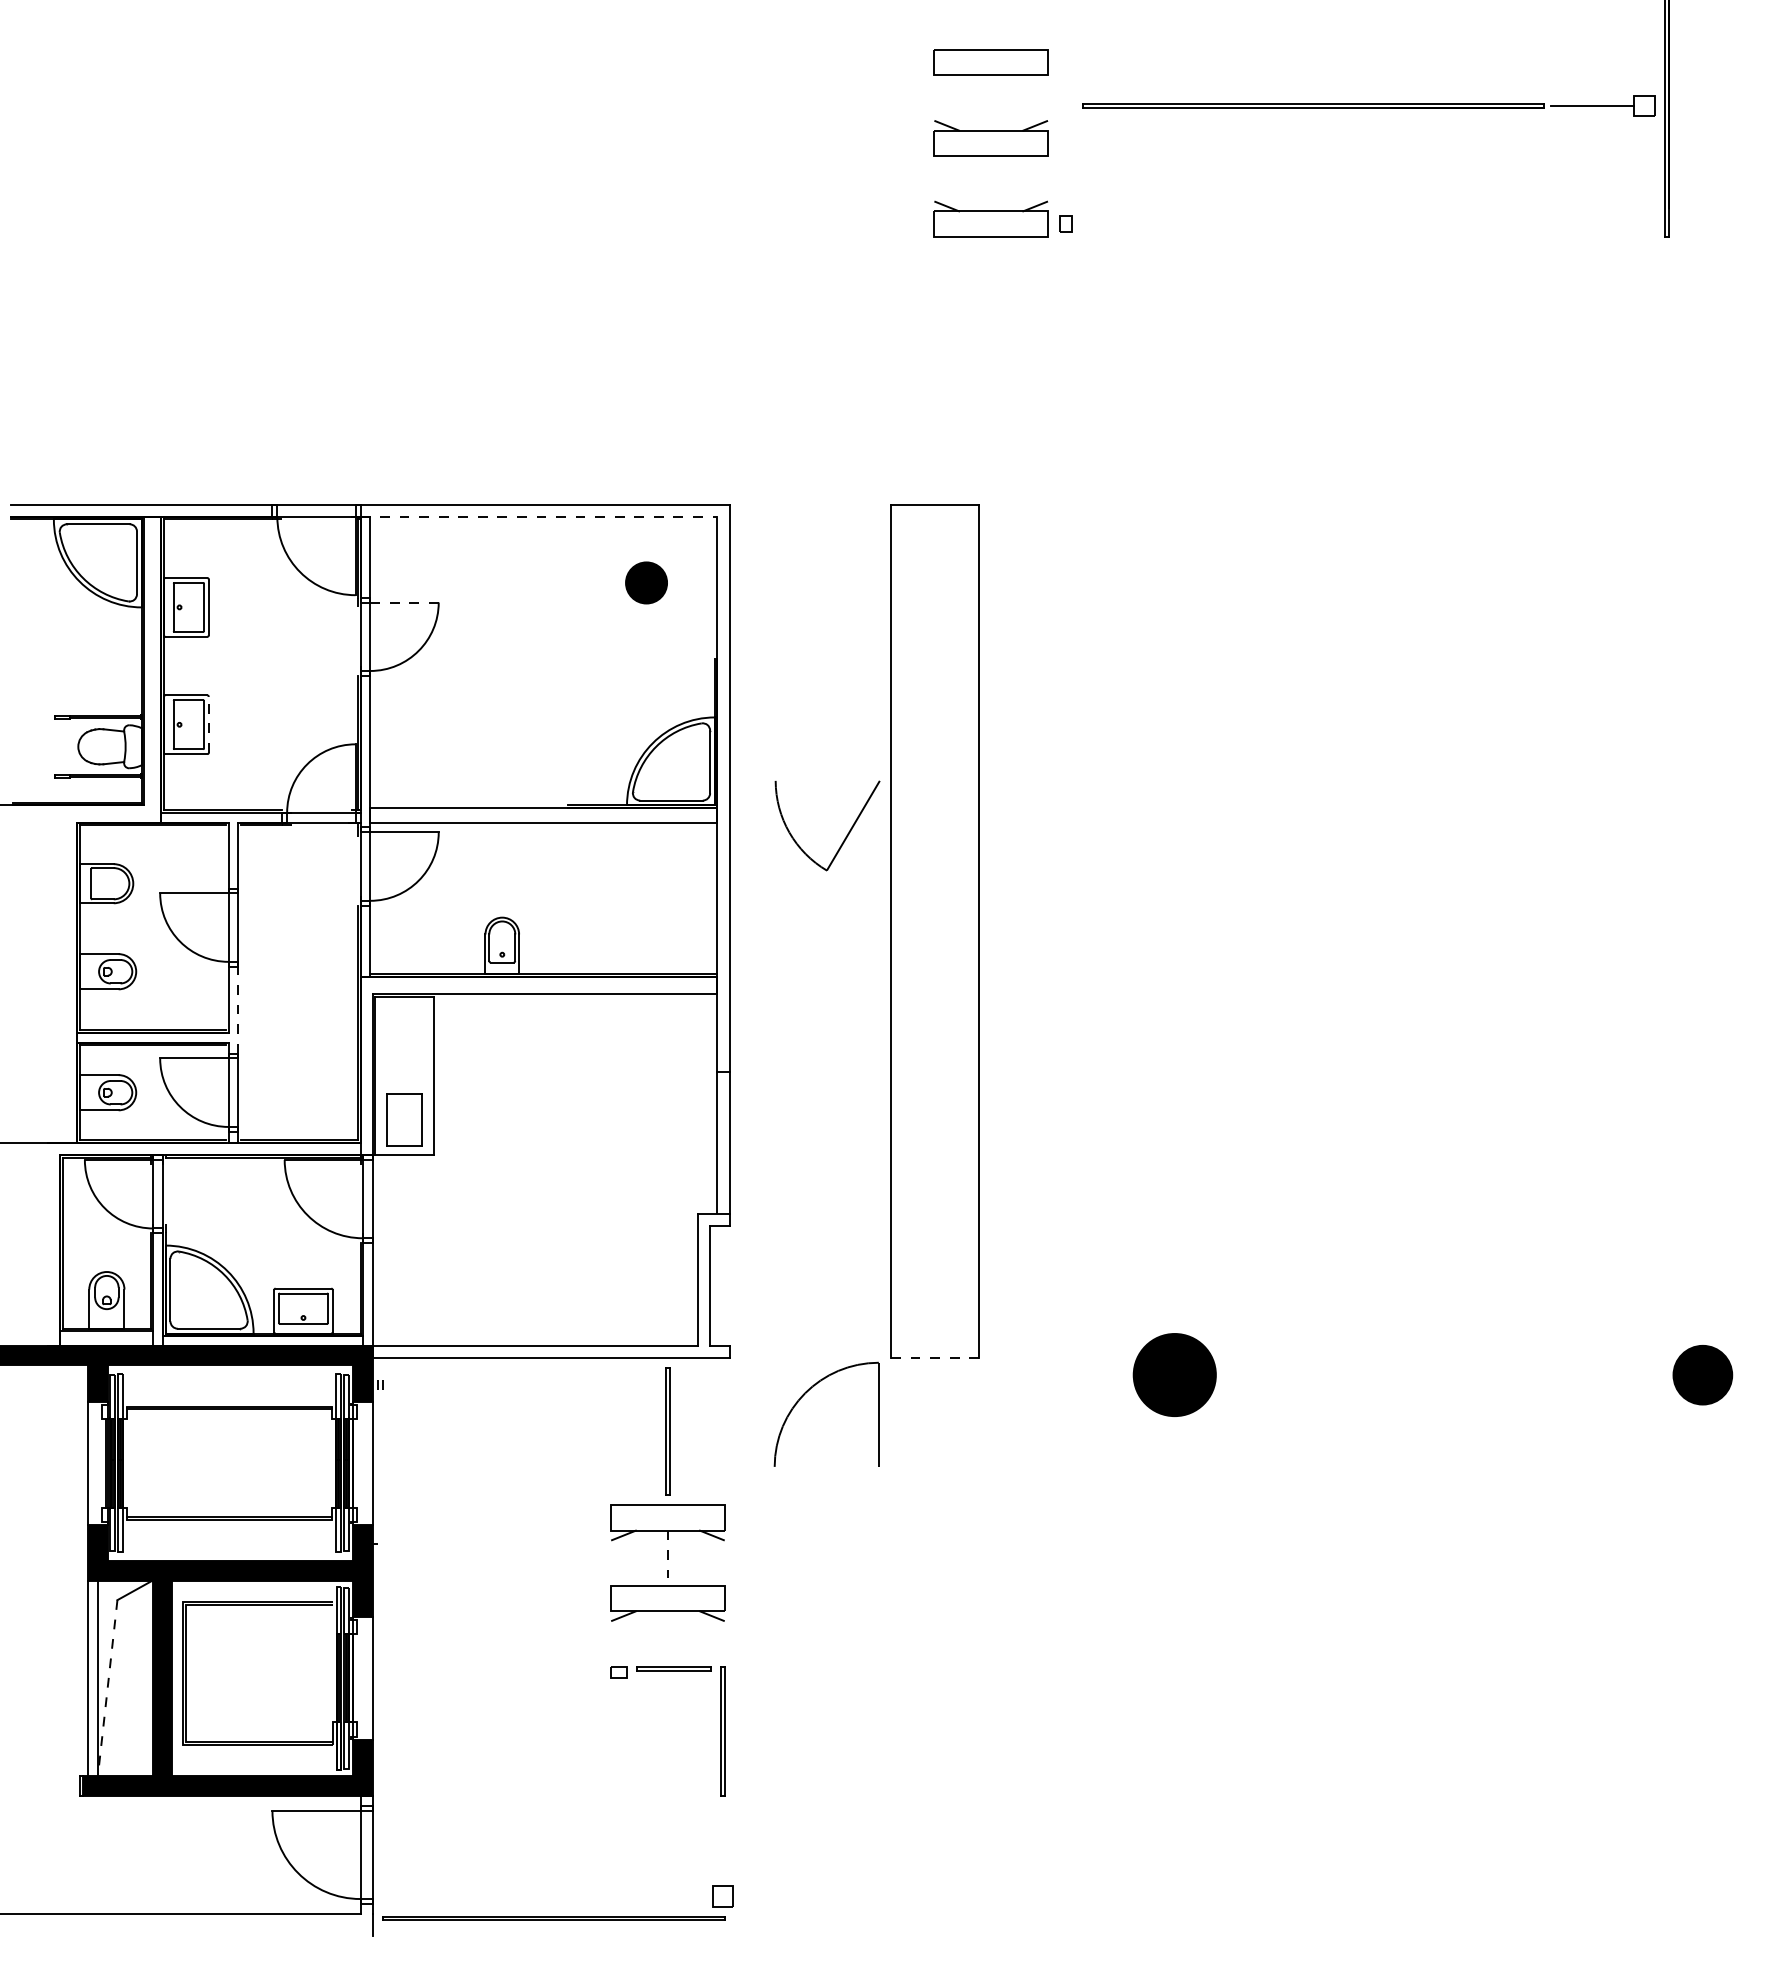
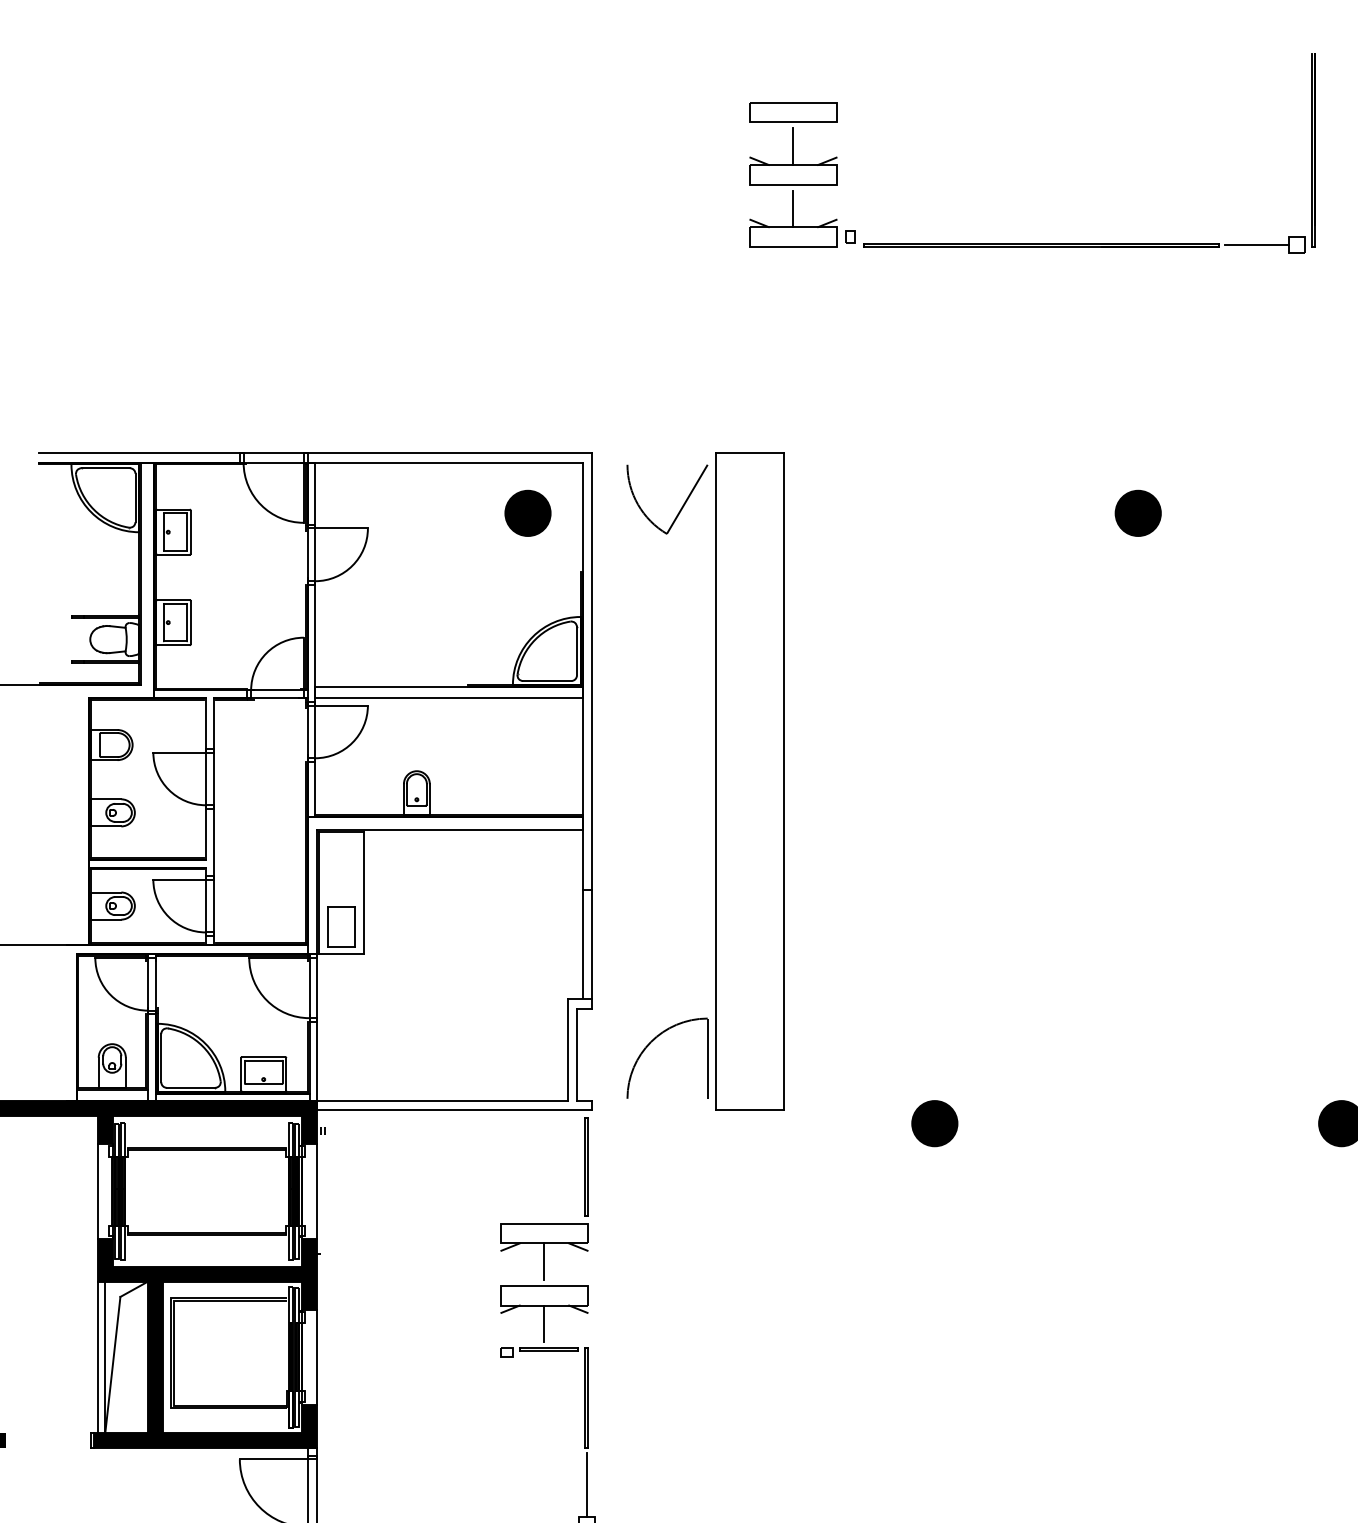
part: (1368, 105) -> (1084, 244), moved
line: (991, 106) -> (793, 146), added
line: (991, 187) -> (793, 208), added
line: (539, 516) -> (445, 462), dashed -> solid
part: (646, 582) -> (527, 513), size x1.43
part: (1438, 582) -> (1138, 513), added
line: (405, 602) -> (342, 528), dashed -> solid
line: (208, 724) -> (190, 622), dashed -> solid
part: (845, 836) -> (681, 507), moved
line: (238, 1009) -> (213, 841), dashed -> solid
line: (934, 1358) -> (749, 1110), dashed -> solid
part: (1174, 1375) -> (934, 1123), size x0.71
part: (806, 1393) -> (651, 1042), moved
part: (667, 1431) -> (586, 1167), moved
line: (667, 1554) -> (544, 1261), dashed -> solid
line: (667, 1634) -> (544, 1323), added
line: (107, 1688) -> (112, 1364), dashed -> solid
line: (722, 1844) -> (586, 1485), added

